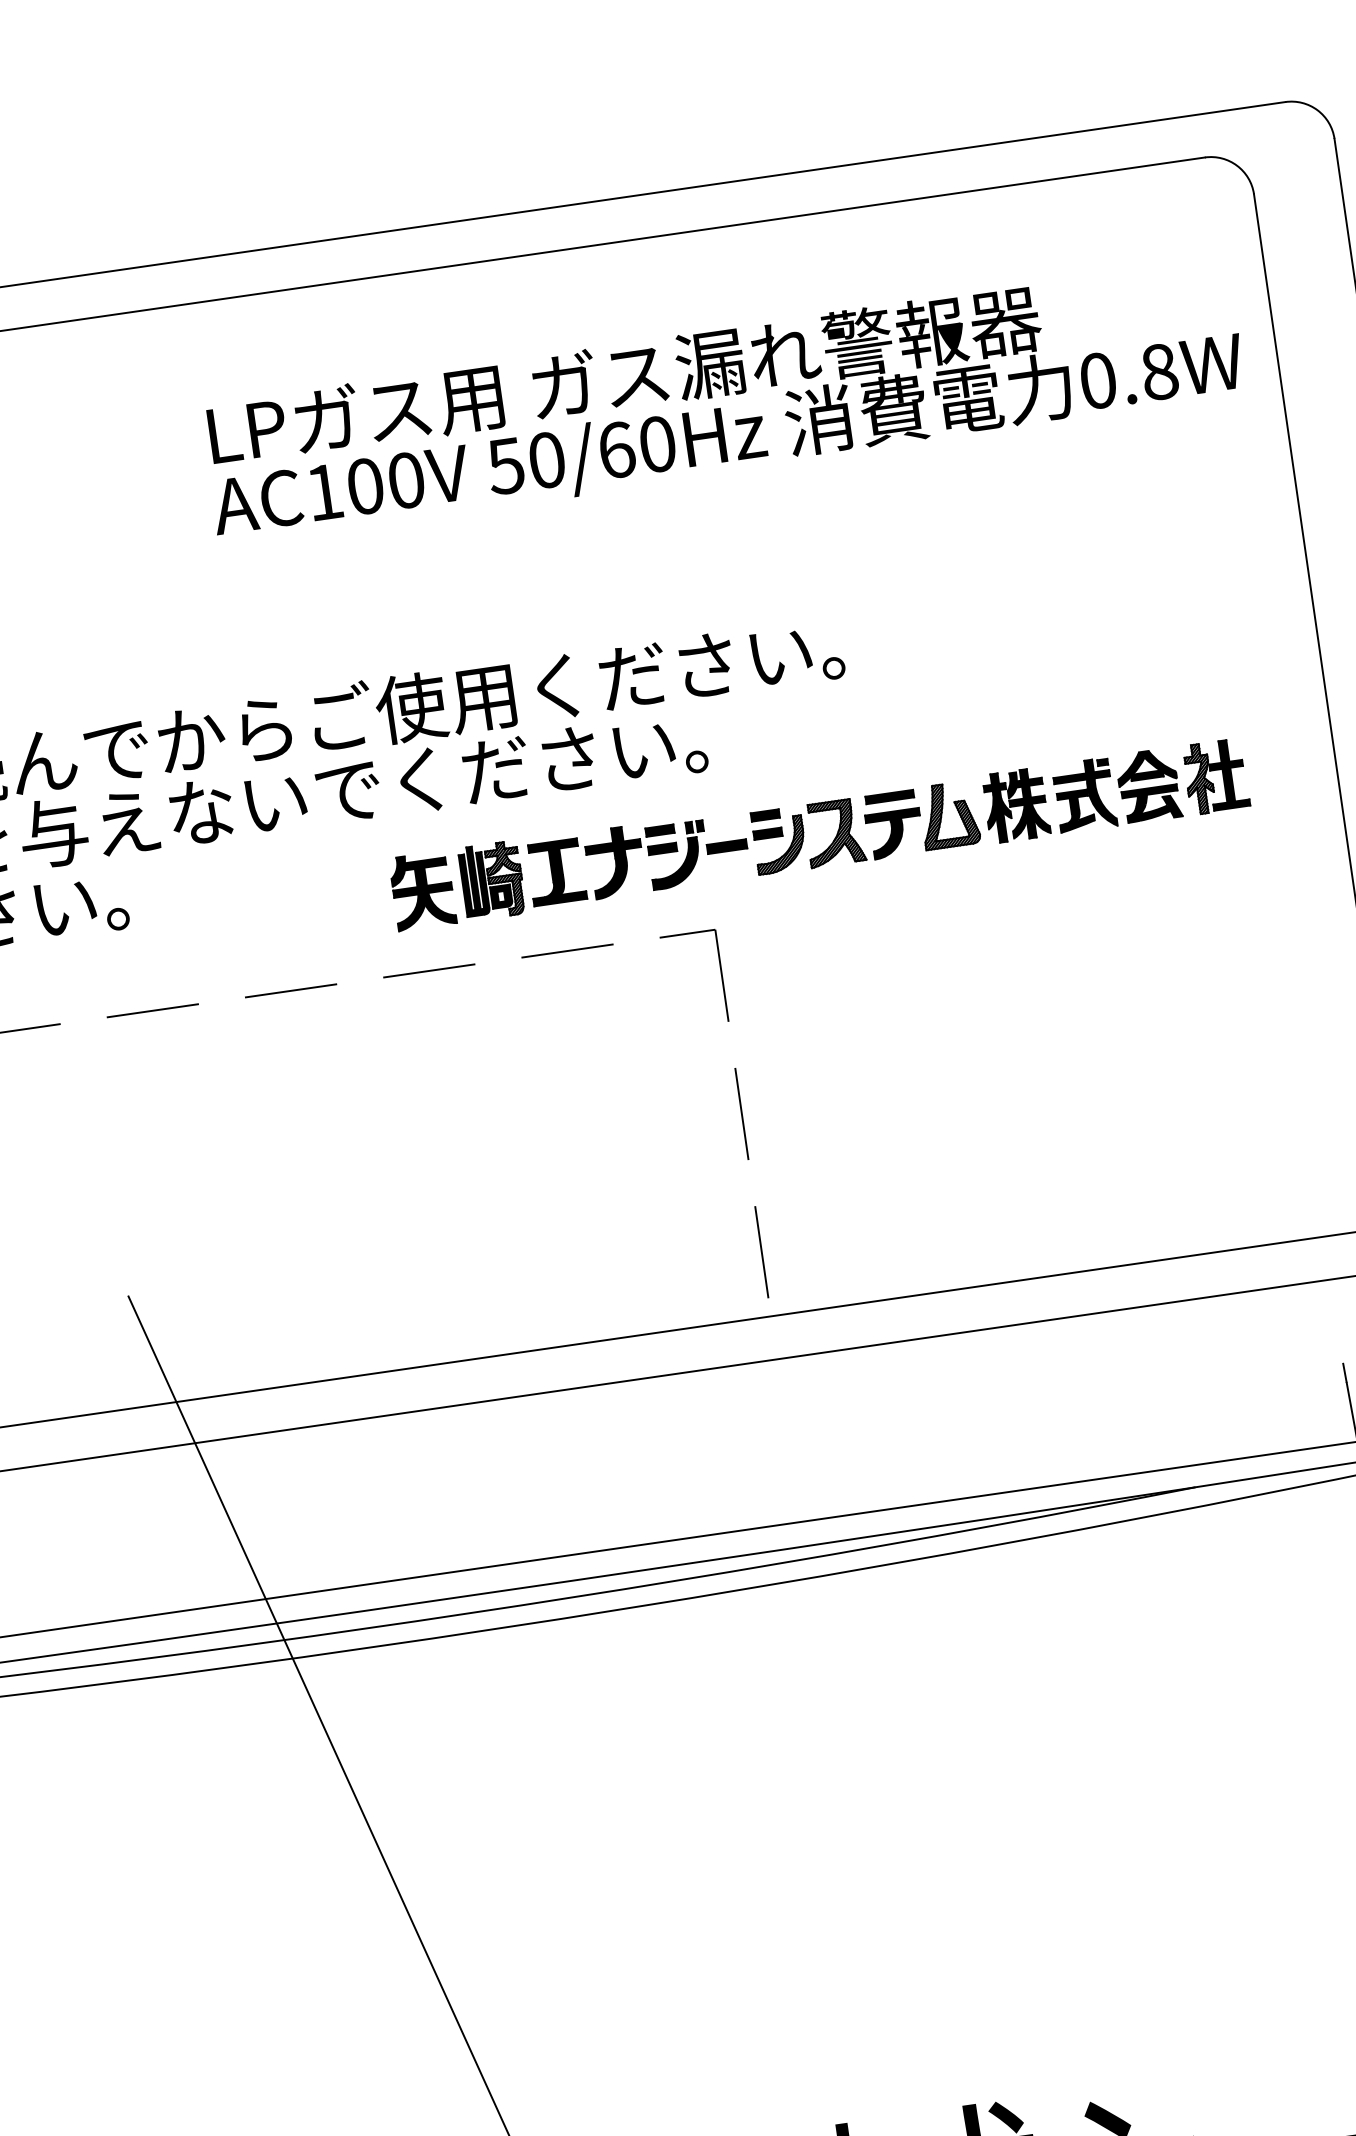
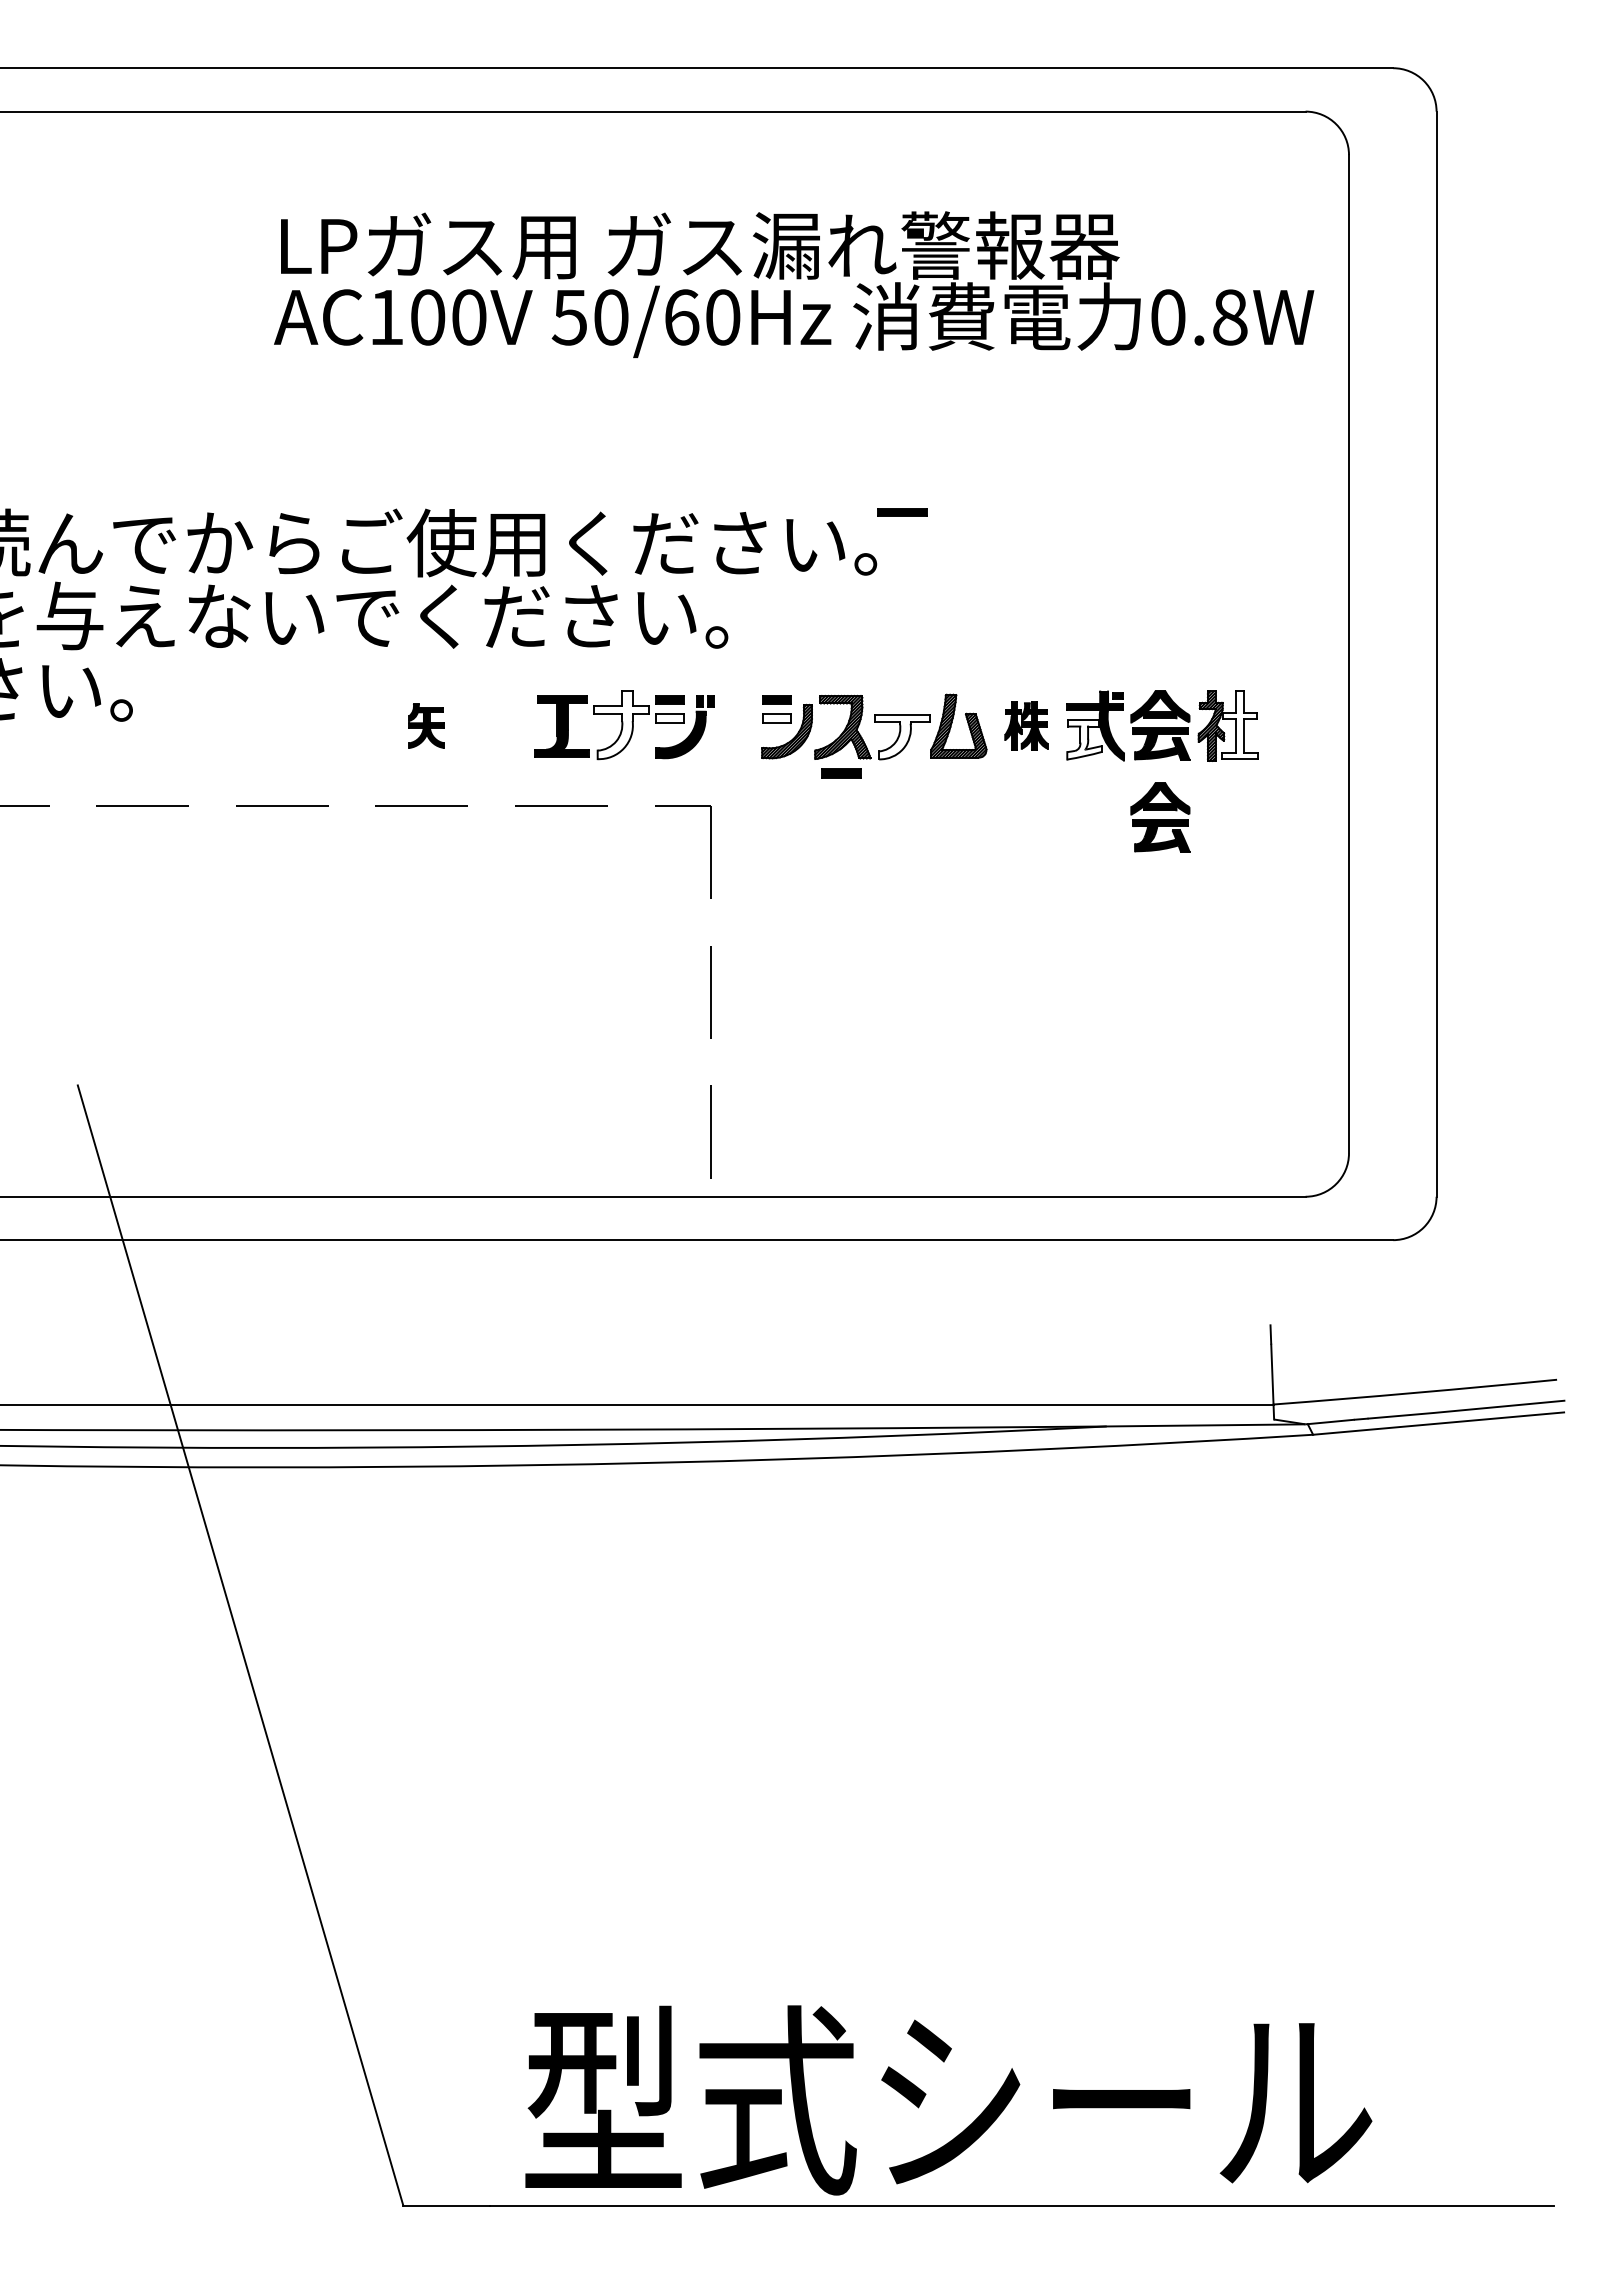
fill: (1226, 774) -> (1239, 725), removed
part: (889, 796) -> (902, 512), moved
part: (1016, 805) -> (1026, 726), size x0.7
fill: (1075, 810) -> (1084, 739), removed
fill: (767, 833) -> (776, 718), removed
fill: (895, 833) -> (902, 736), removed
part: (727, 846) -> (841, 773), moved
fill: (662, 848) -> (670, 718), removed
fill: (615, 862) -> (621, 725), removed
part: (1161, 876) -> (1160, 817), added
part: (492, 880) -> (497, 725), removed
part: (422, 890) -> (426, 725), size x0.6

